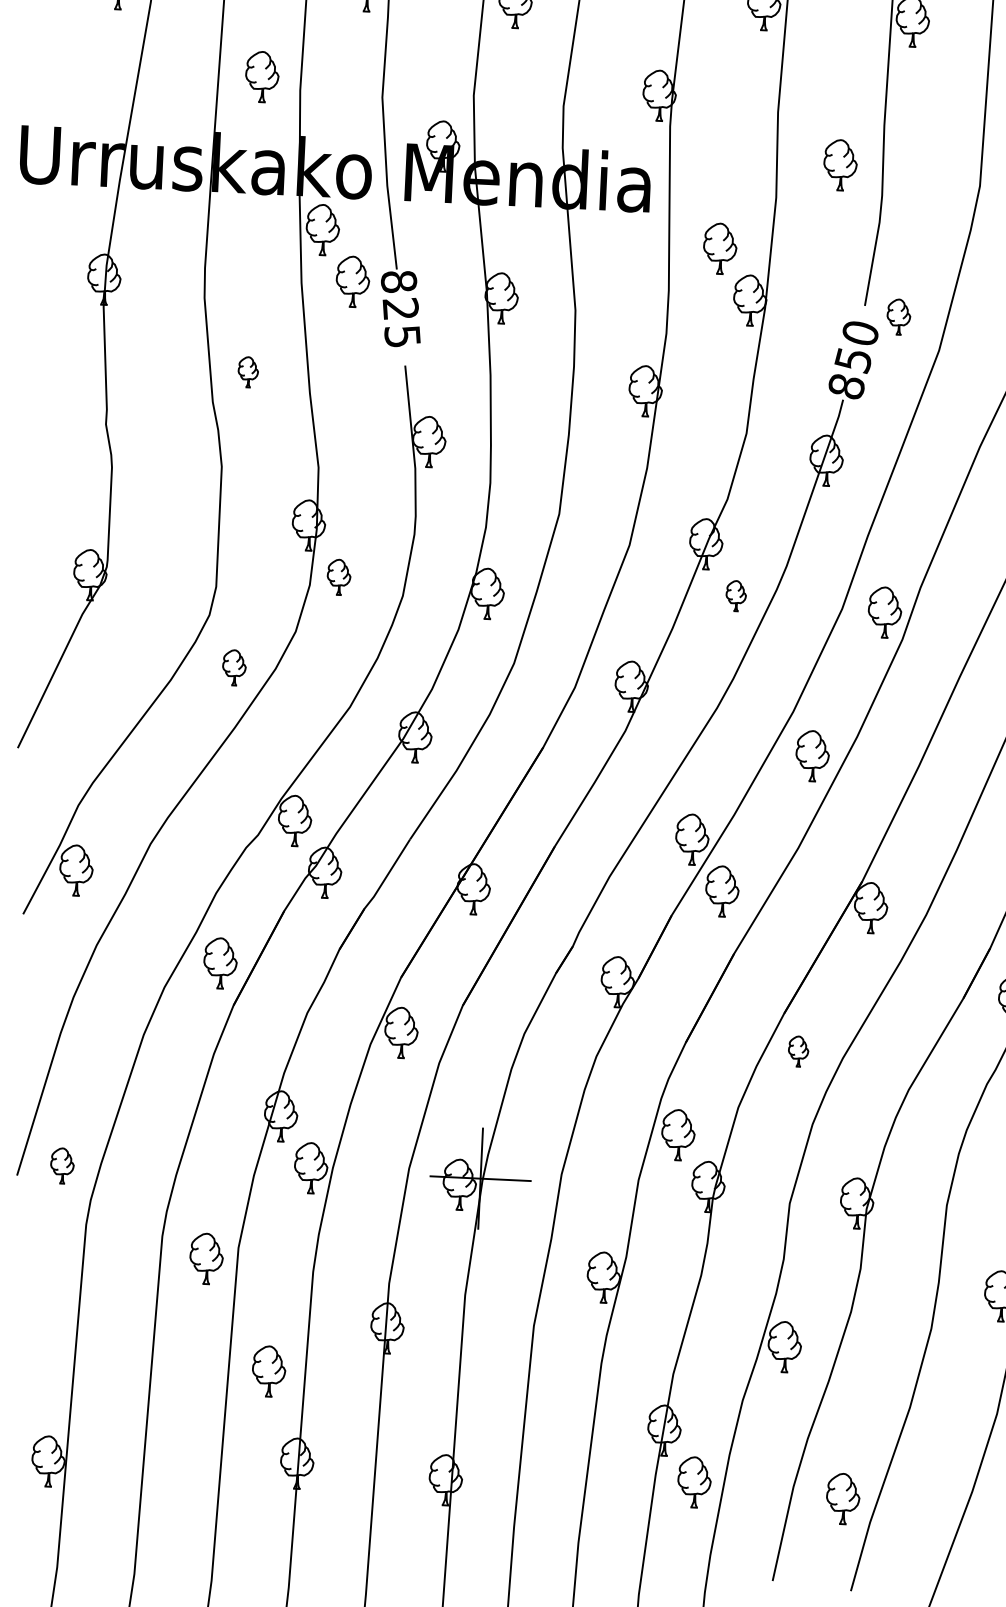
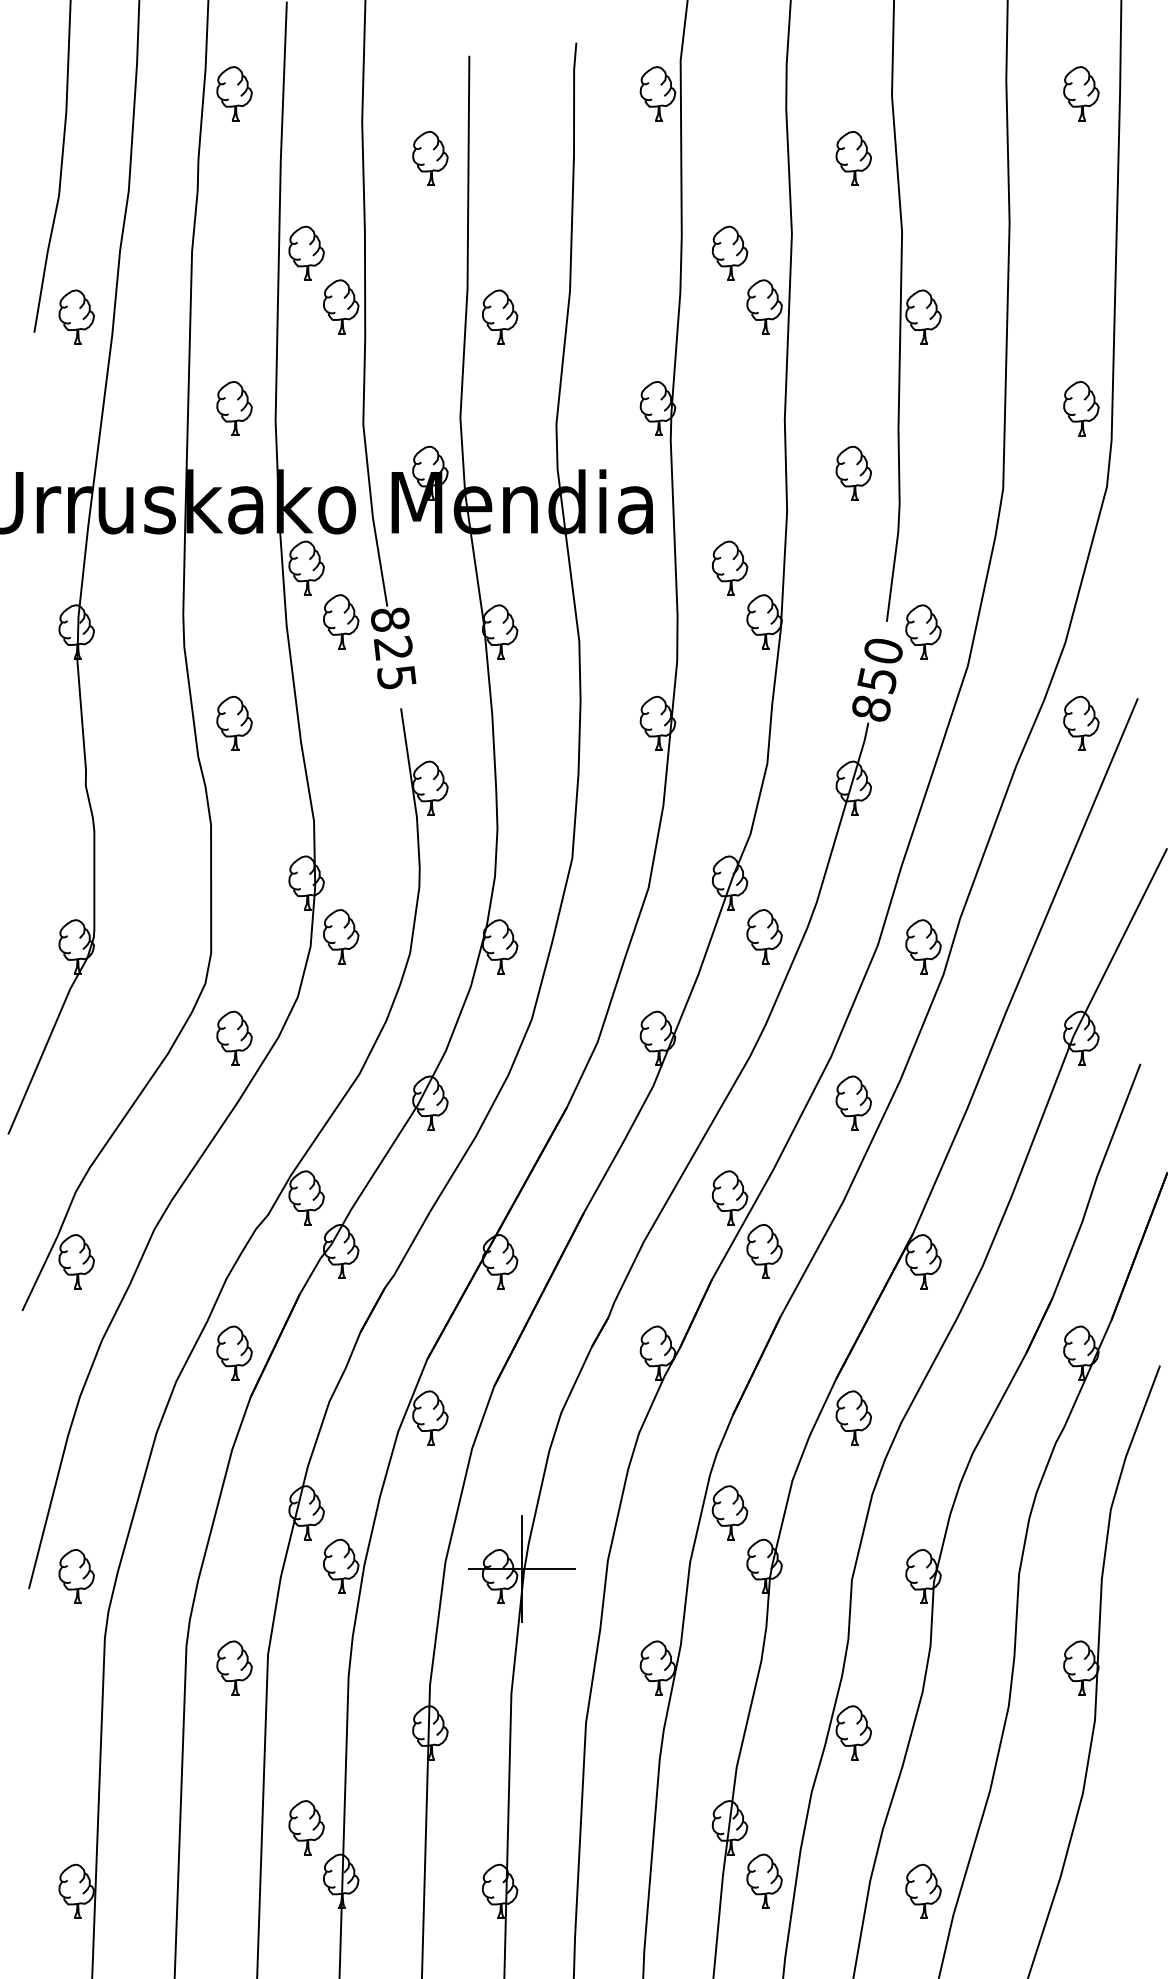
part: (898, 316) -> (923, 631), size x1.43
part: (248, 371) -> (234, 722), size x1.67
part: (339, 577) -> (341, 936), size x1.43
part: (736, 595) -> (764, 936), size x1.67
part: (234, 667) -> (234, 1037), size x1.43
part: (798, 1051) -> (853, 1417), size x1.67
part: (62, 1165) -> (76, 1576), size x1.43
part: (268, 1371) -> (306, 1827), moved

